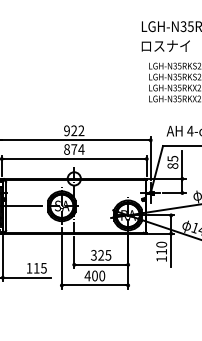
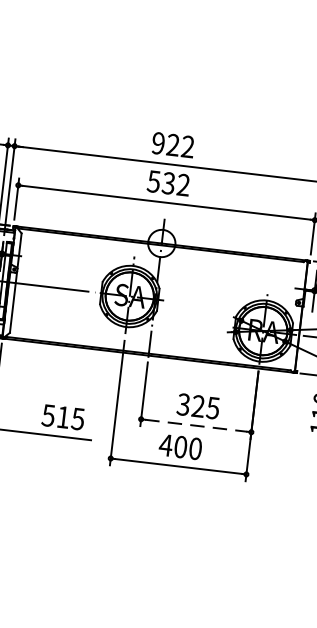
text: (74, 149) -> (169, 183), 874 -> 532
line: (101, 264) -> (196, 425), solid -> dashed
text: (29, 268) -> (48, 416), 115 -> 515

